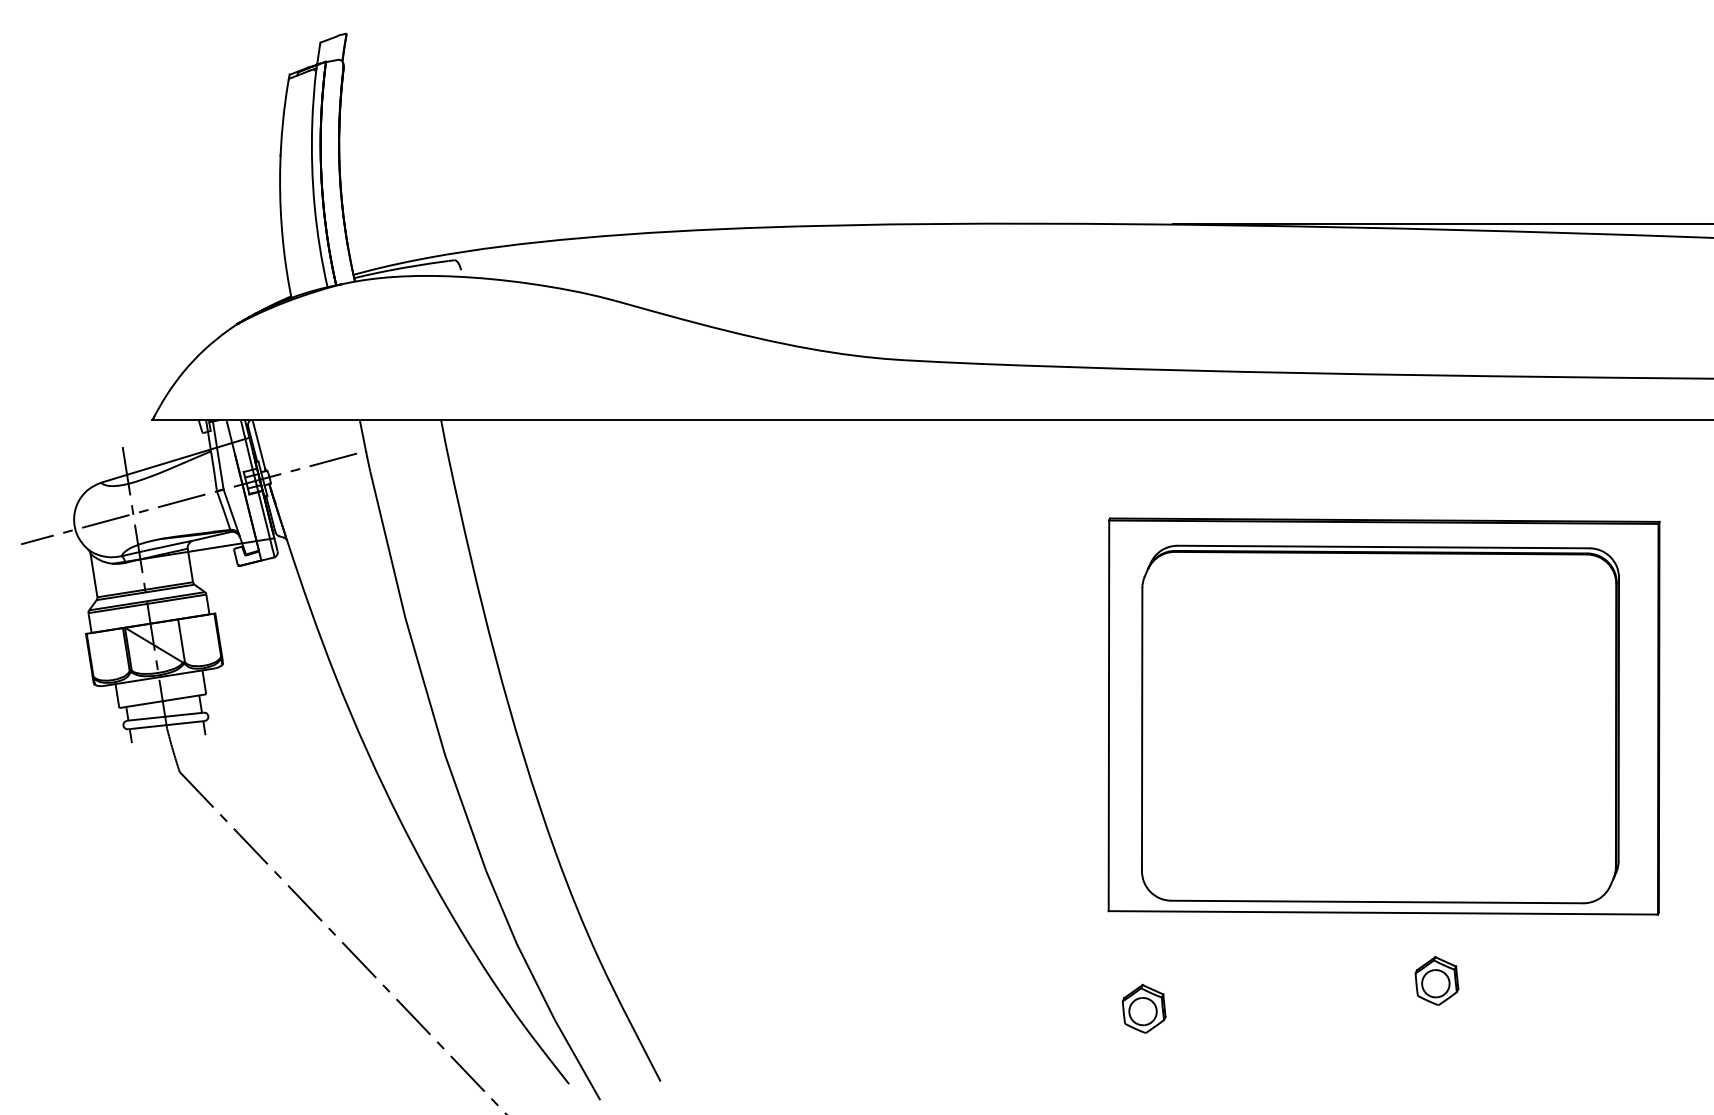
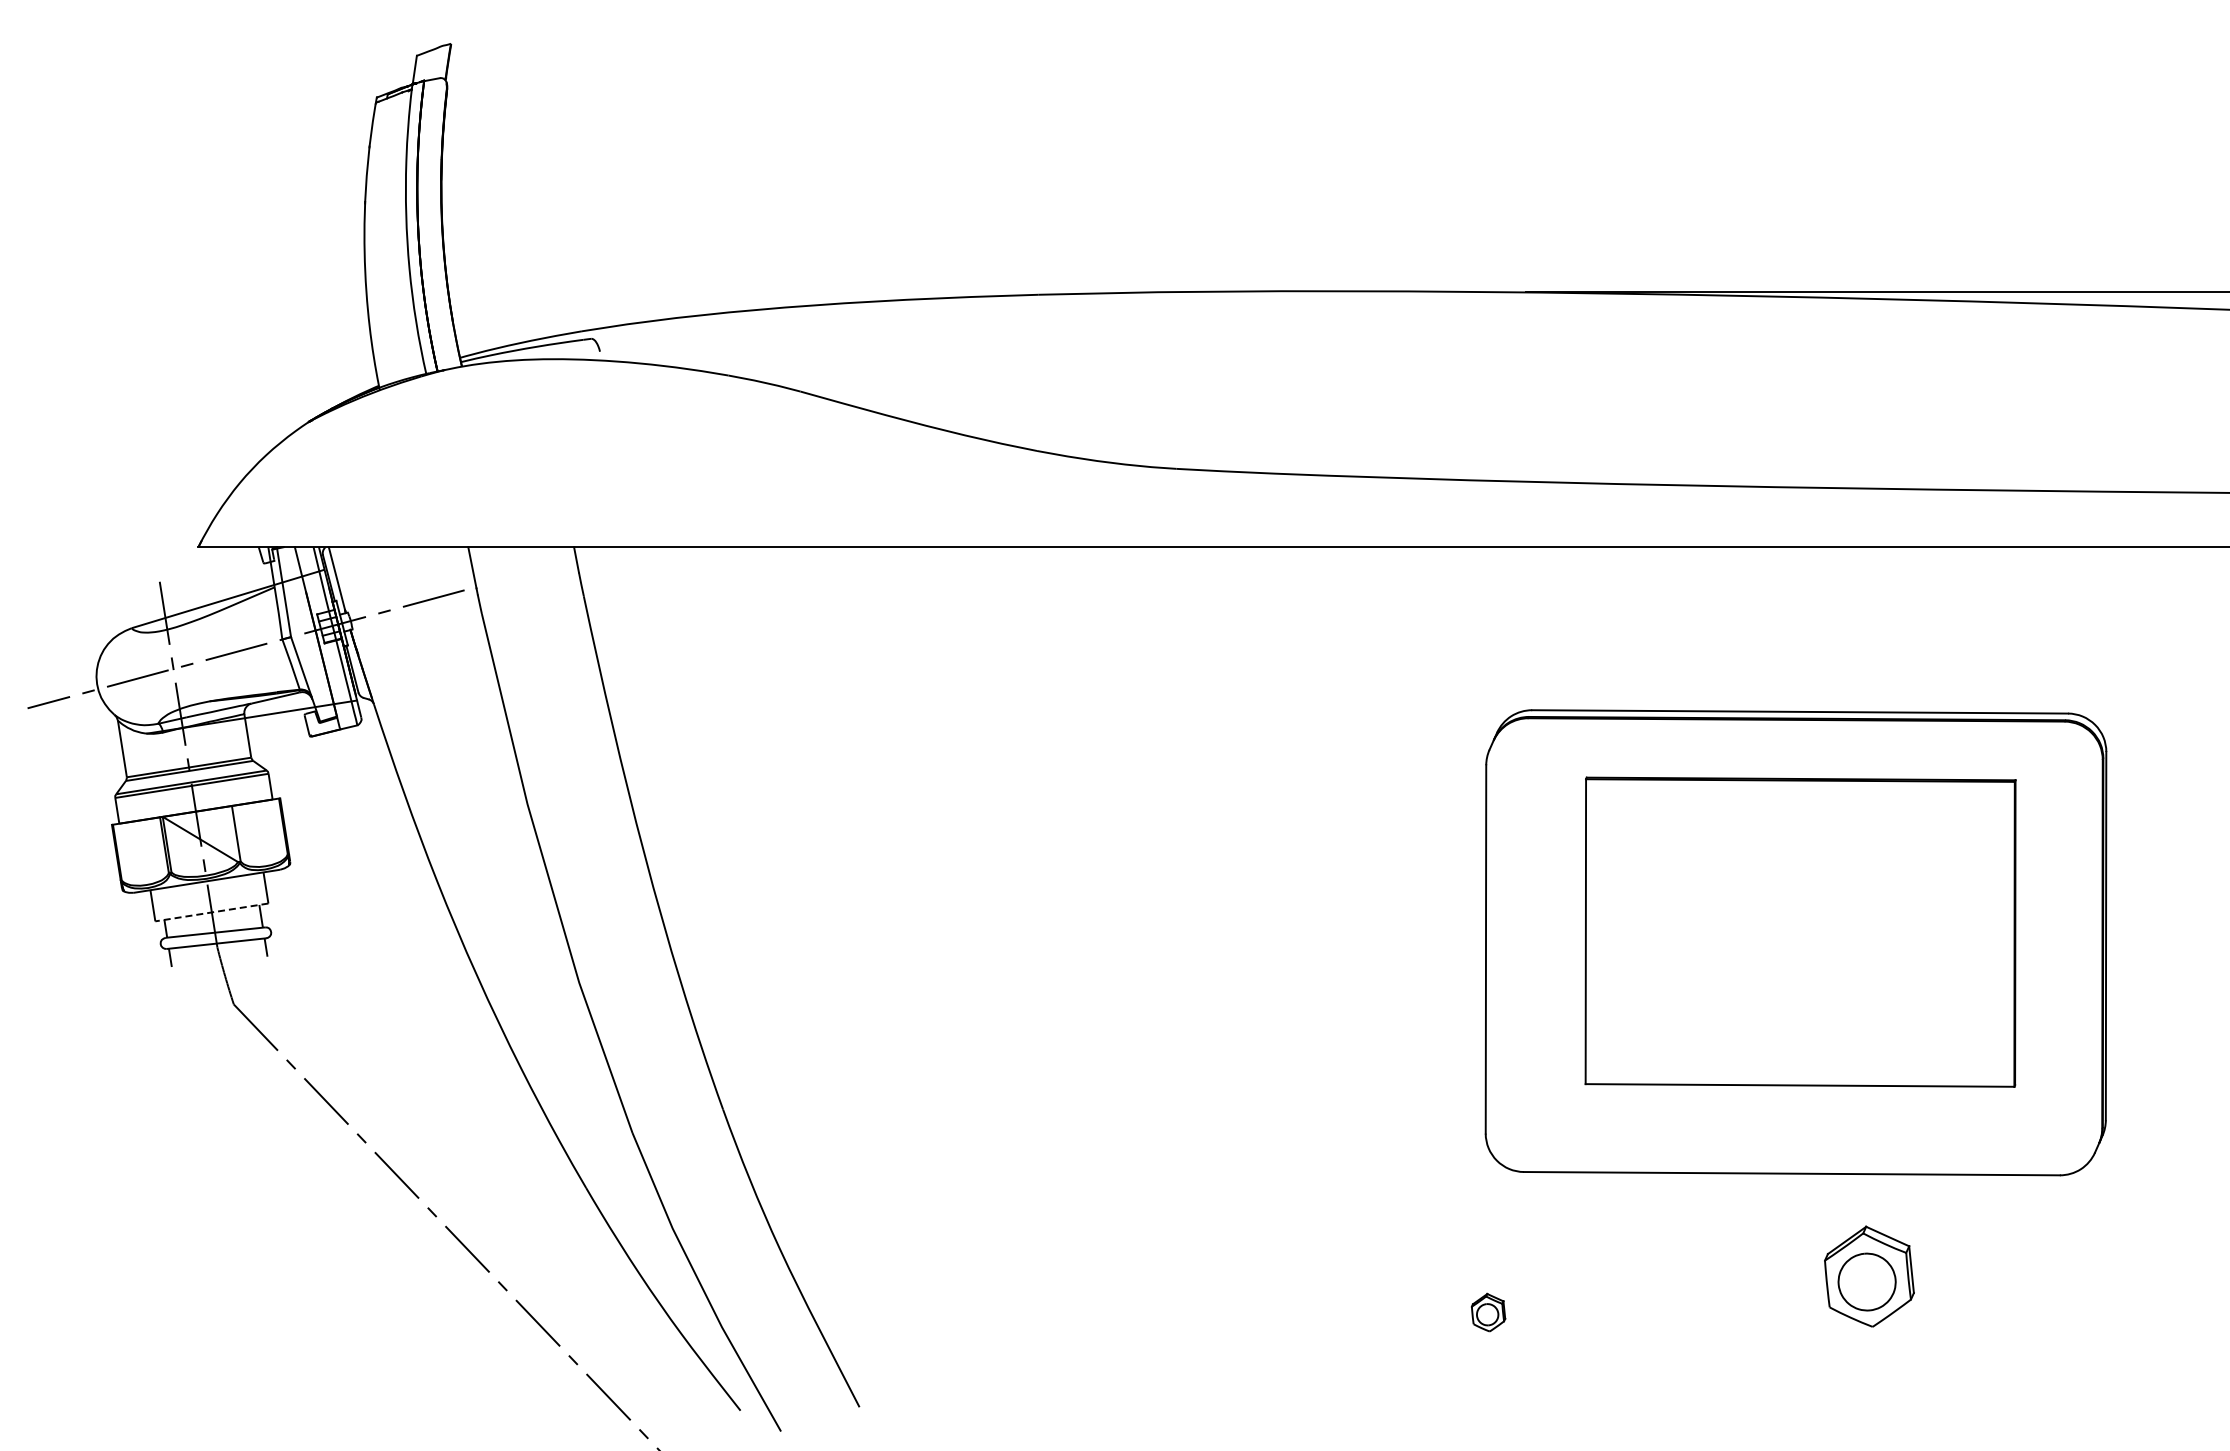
line: (162, 701) -> (211, 912), solid -> dashed
part: (1383, 715) -> (1800, 931), size x0.6
part: (1436, 981) -> (1869, 1276), size x1.6
part: (1144, 1008) -> (1488, 1312), size x0.6

